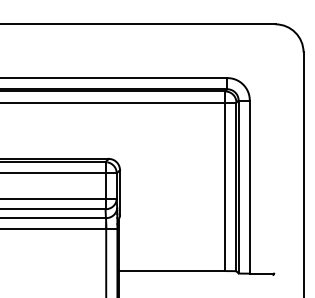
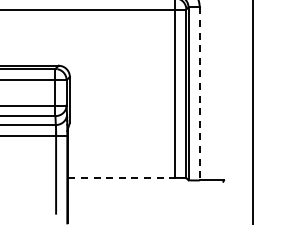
line: (249, 187) -> (199, 94), solid -> dashed
line: (172, 271) -> (122, 178), solid -> dashed

